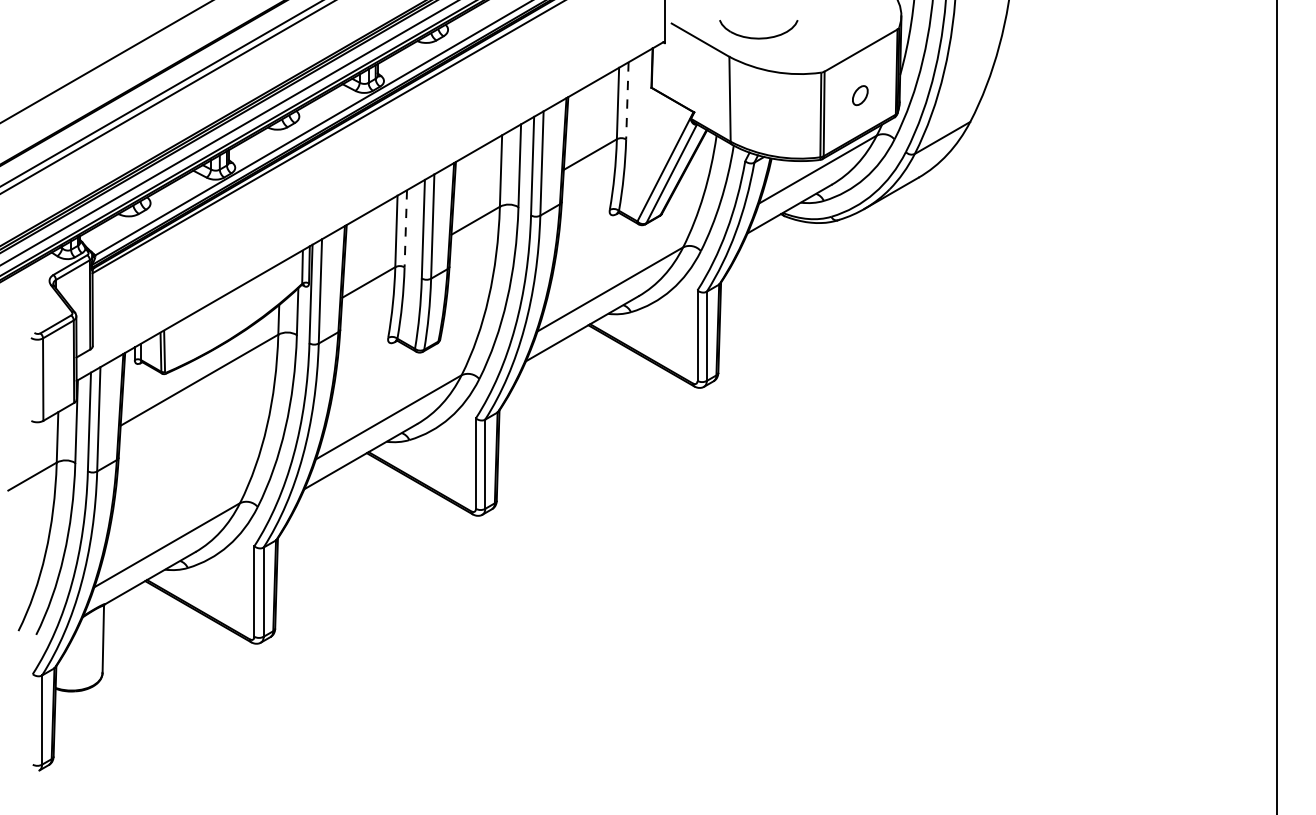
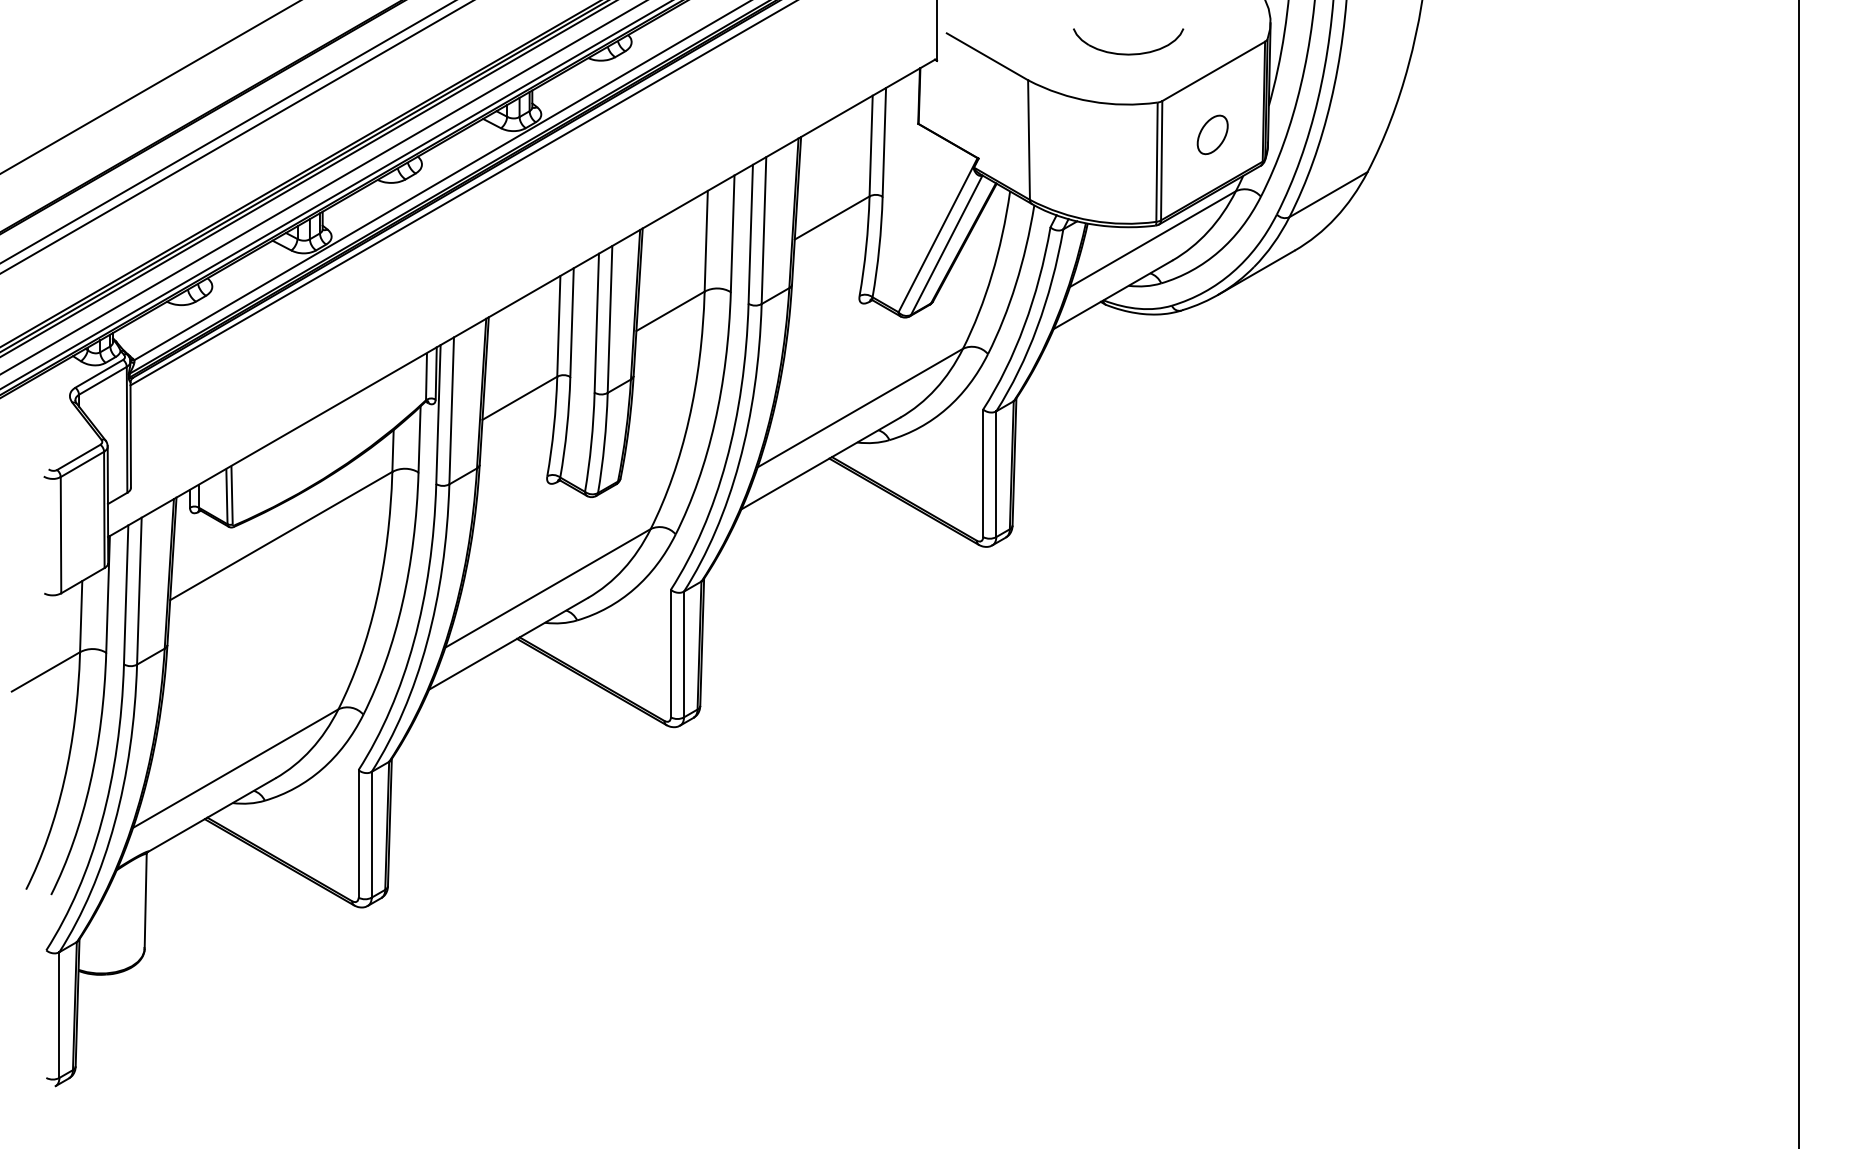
part: (758, 37) -> (1128, 53), moved
part: (860, 95) -> (1212, 134), size x1.43
line: (627, 100) -> (884, 142), dashed -> solid
line: (406, 229) -> (572, 323), dashed -> solid

